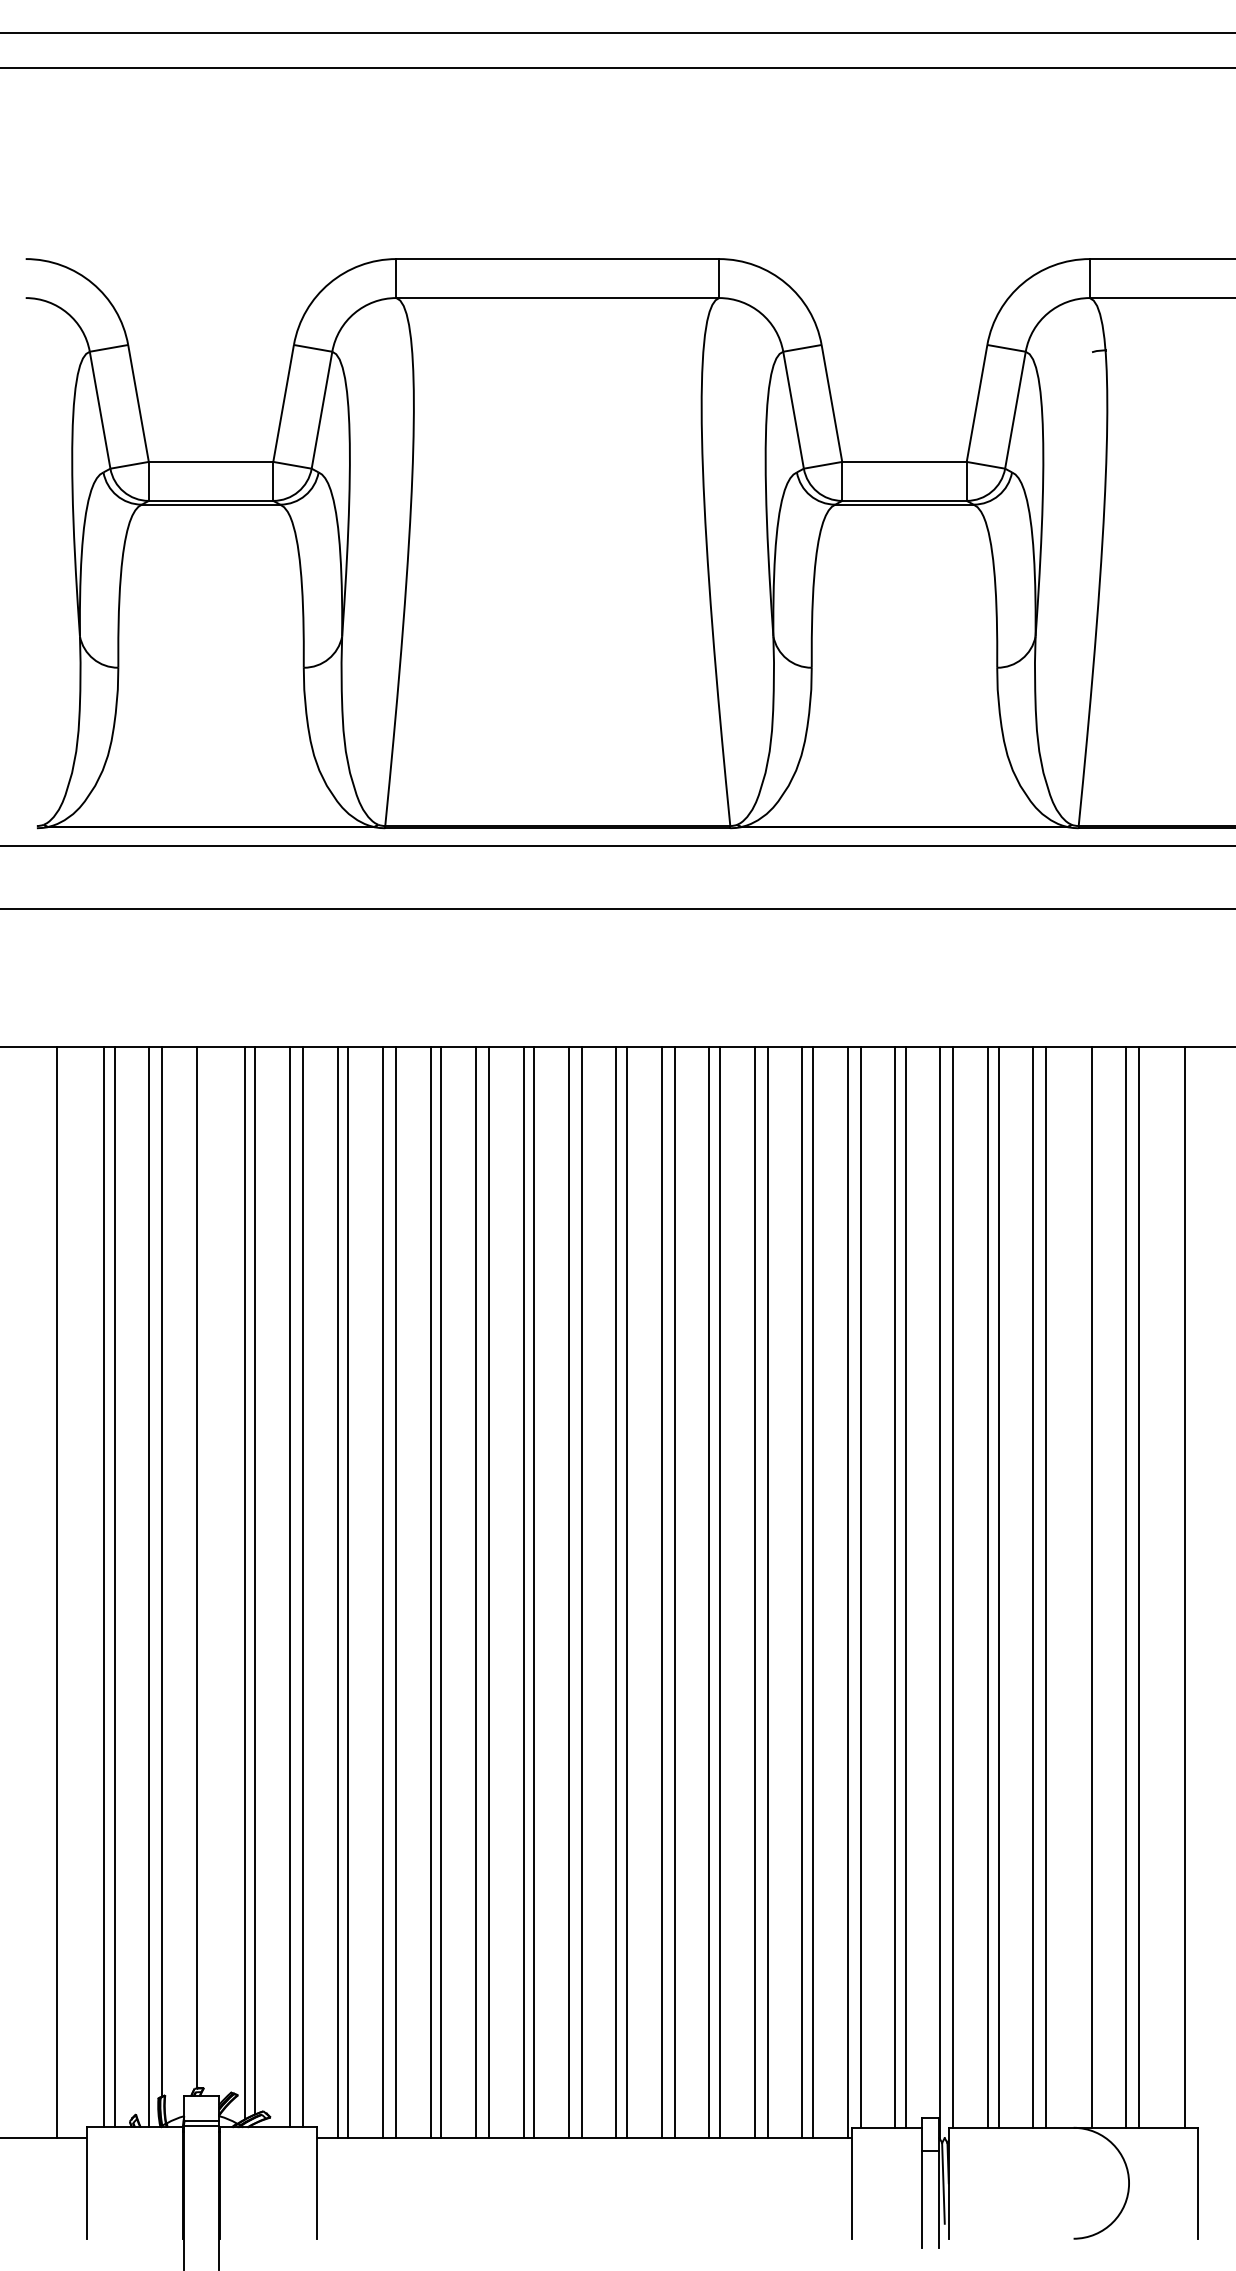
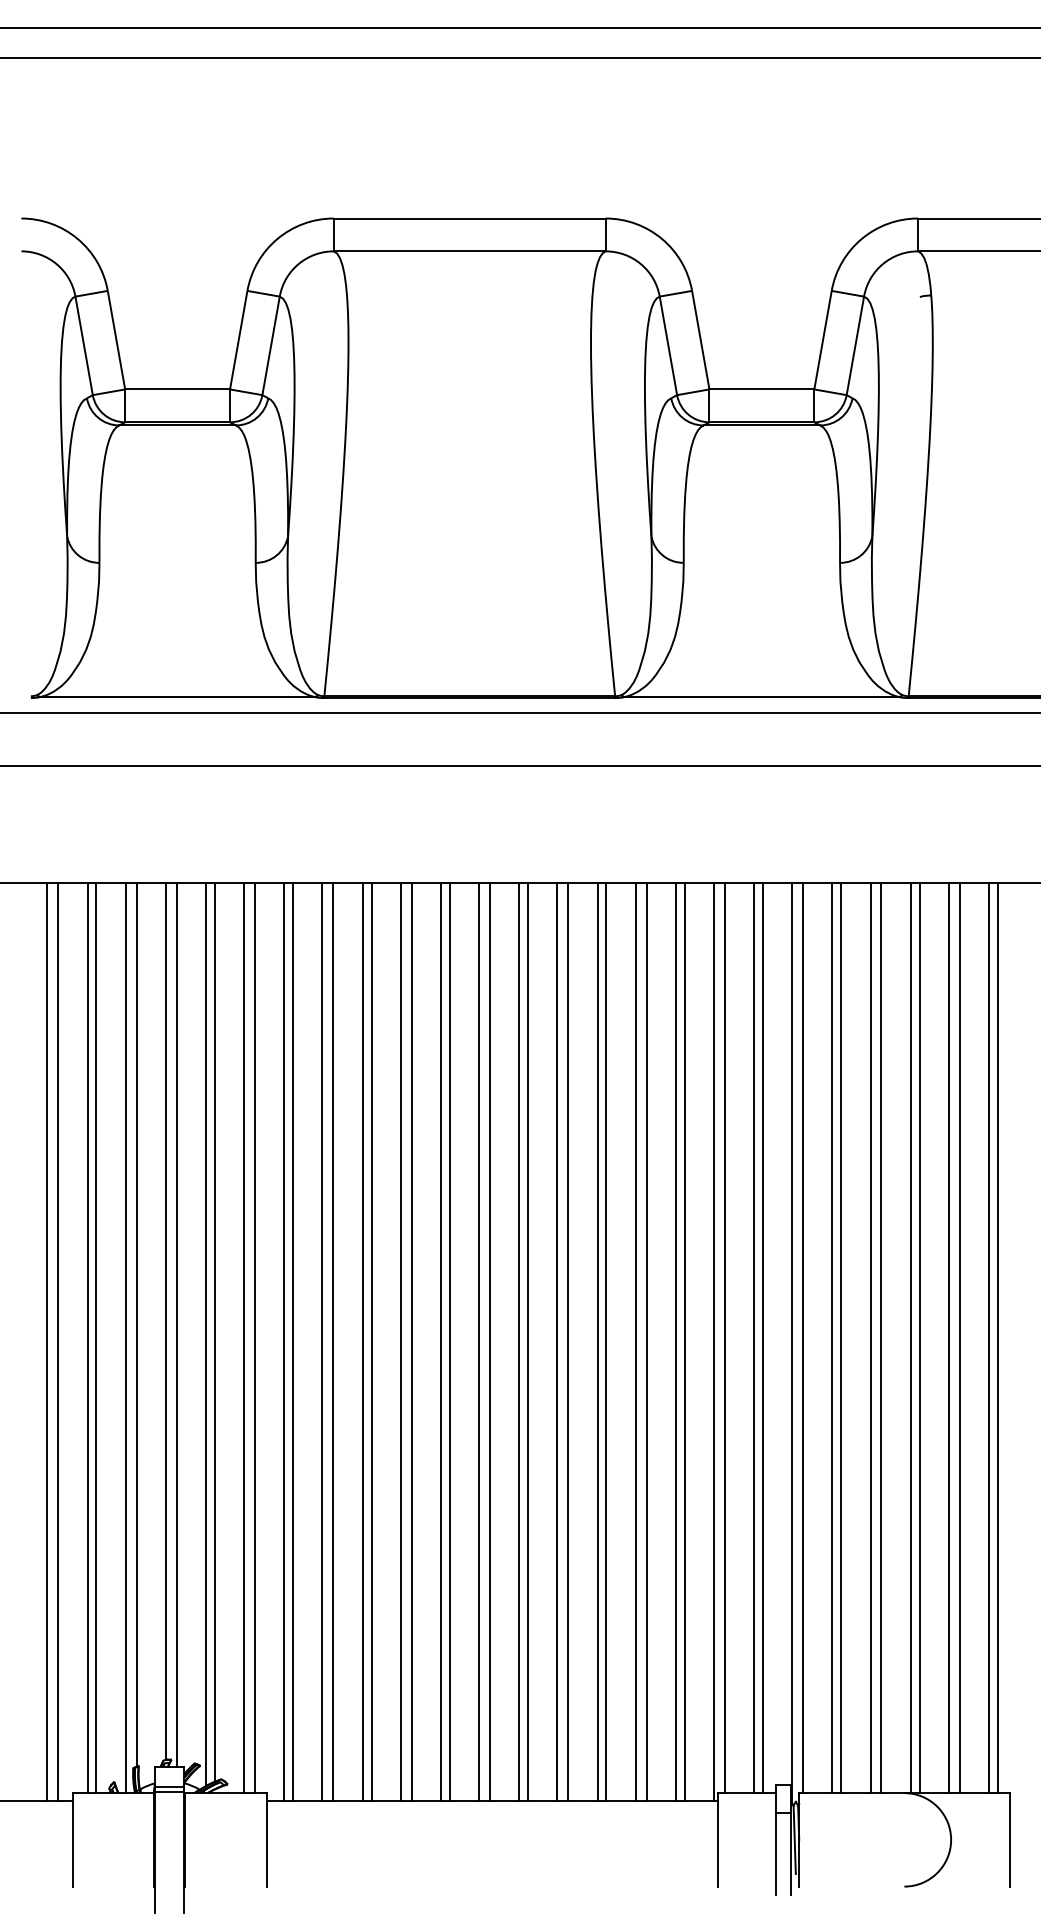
line: (210, 1571) -> (177, 1324), added
line: (1081, 1587) -> (911, 1337), added
line: (1173, 1587) -> (988, 1337), added
line: (69, 1592) -> (58, 1342), added

